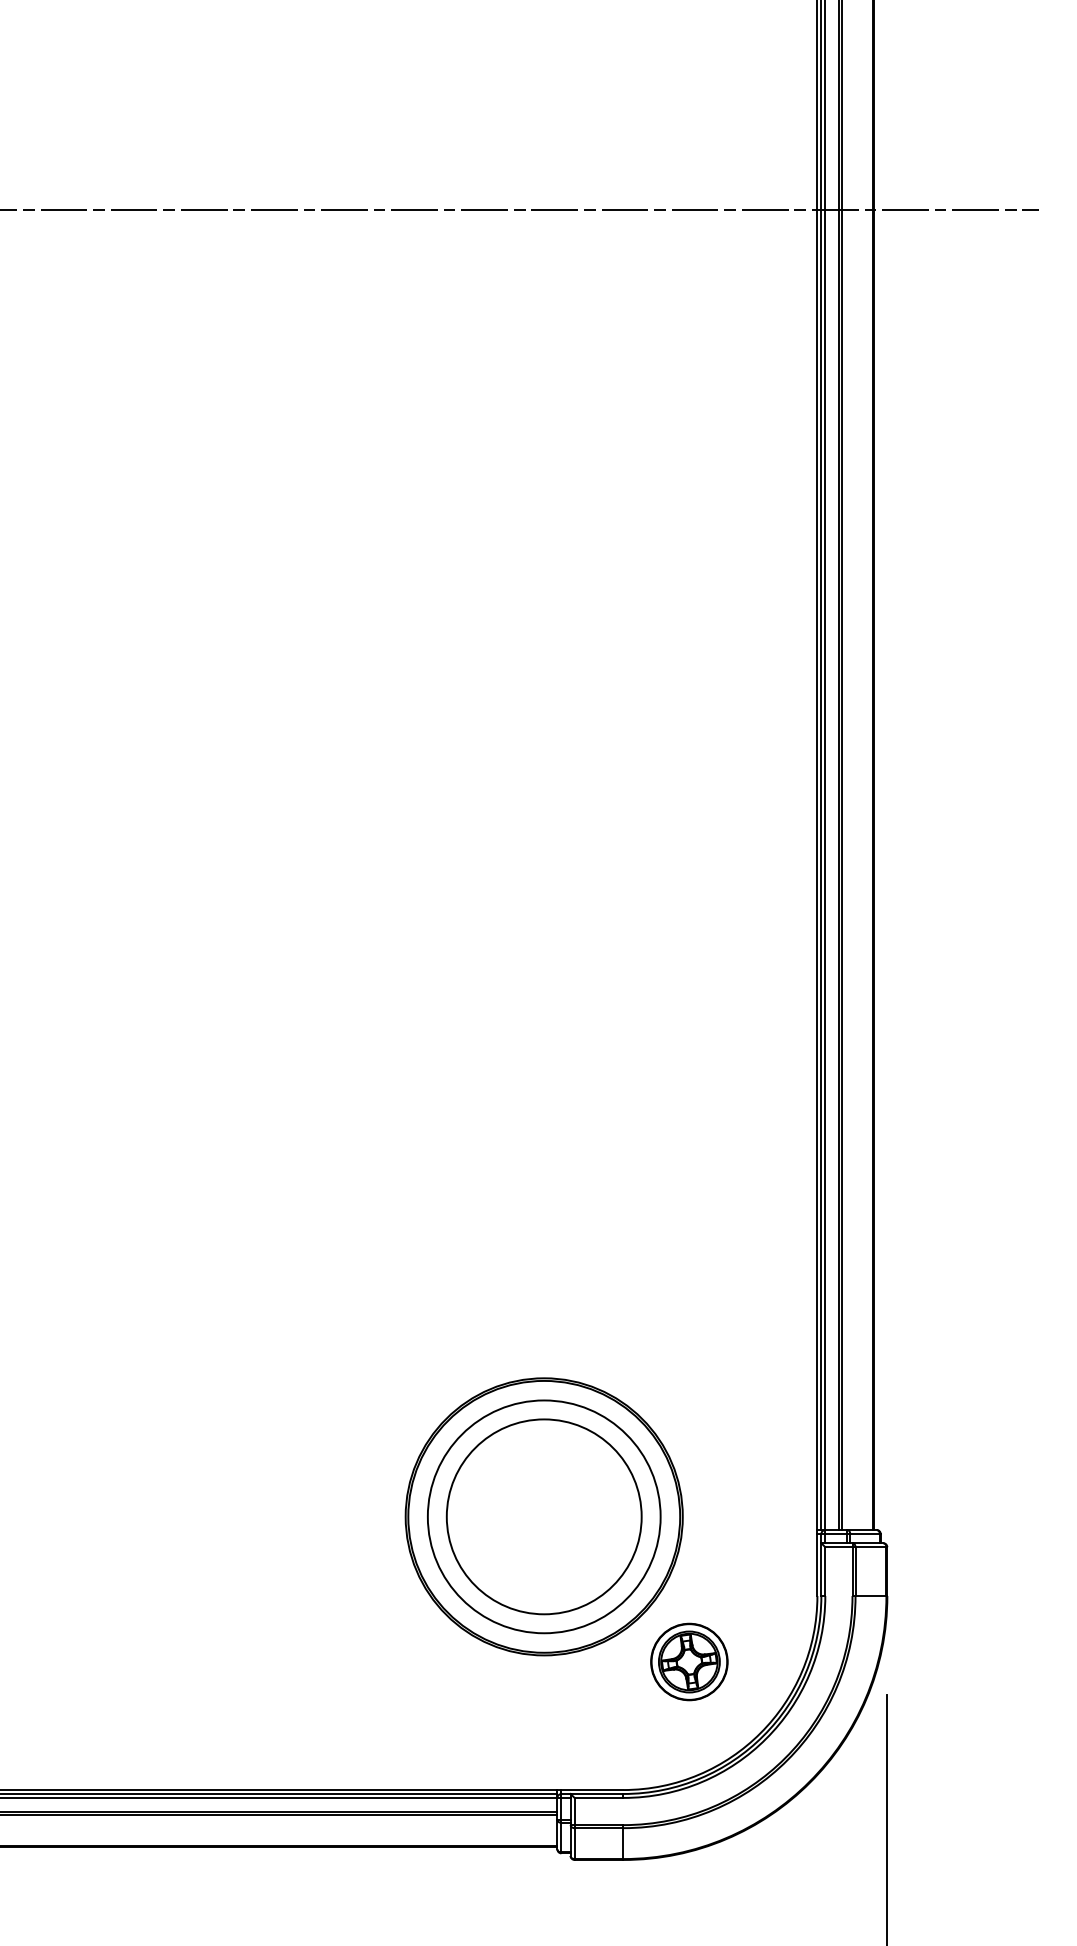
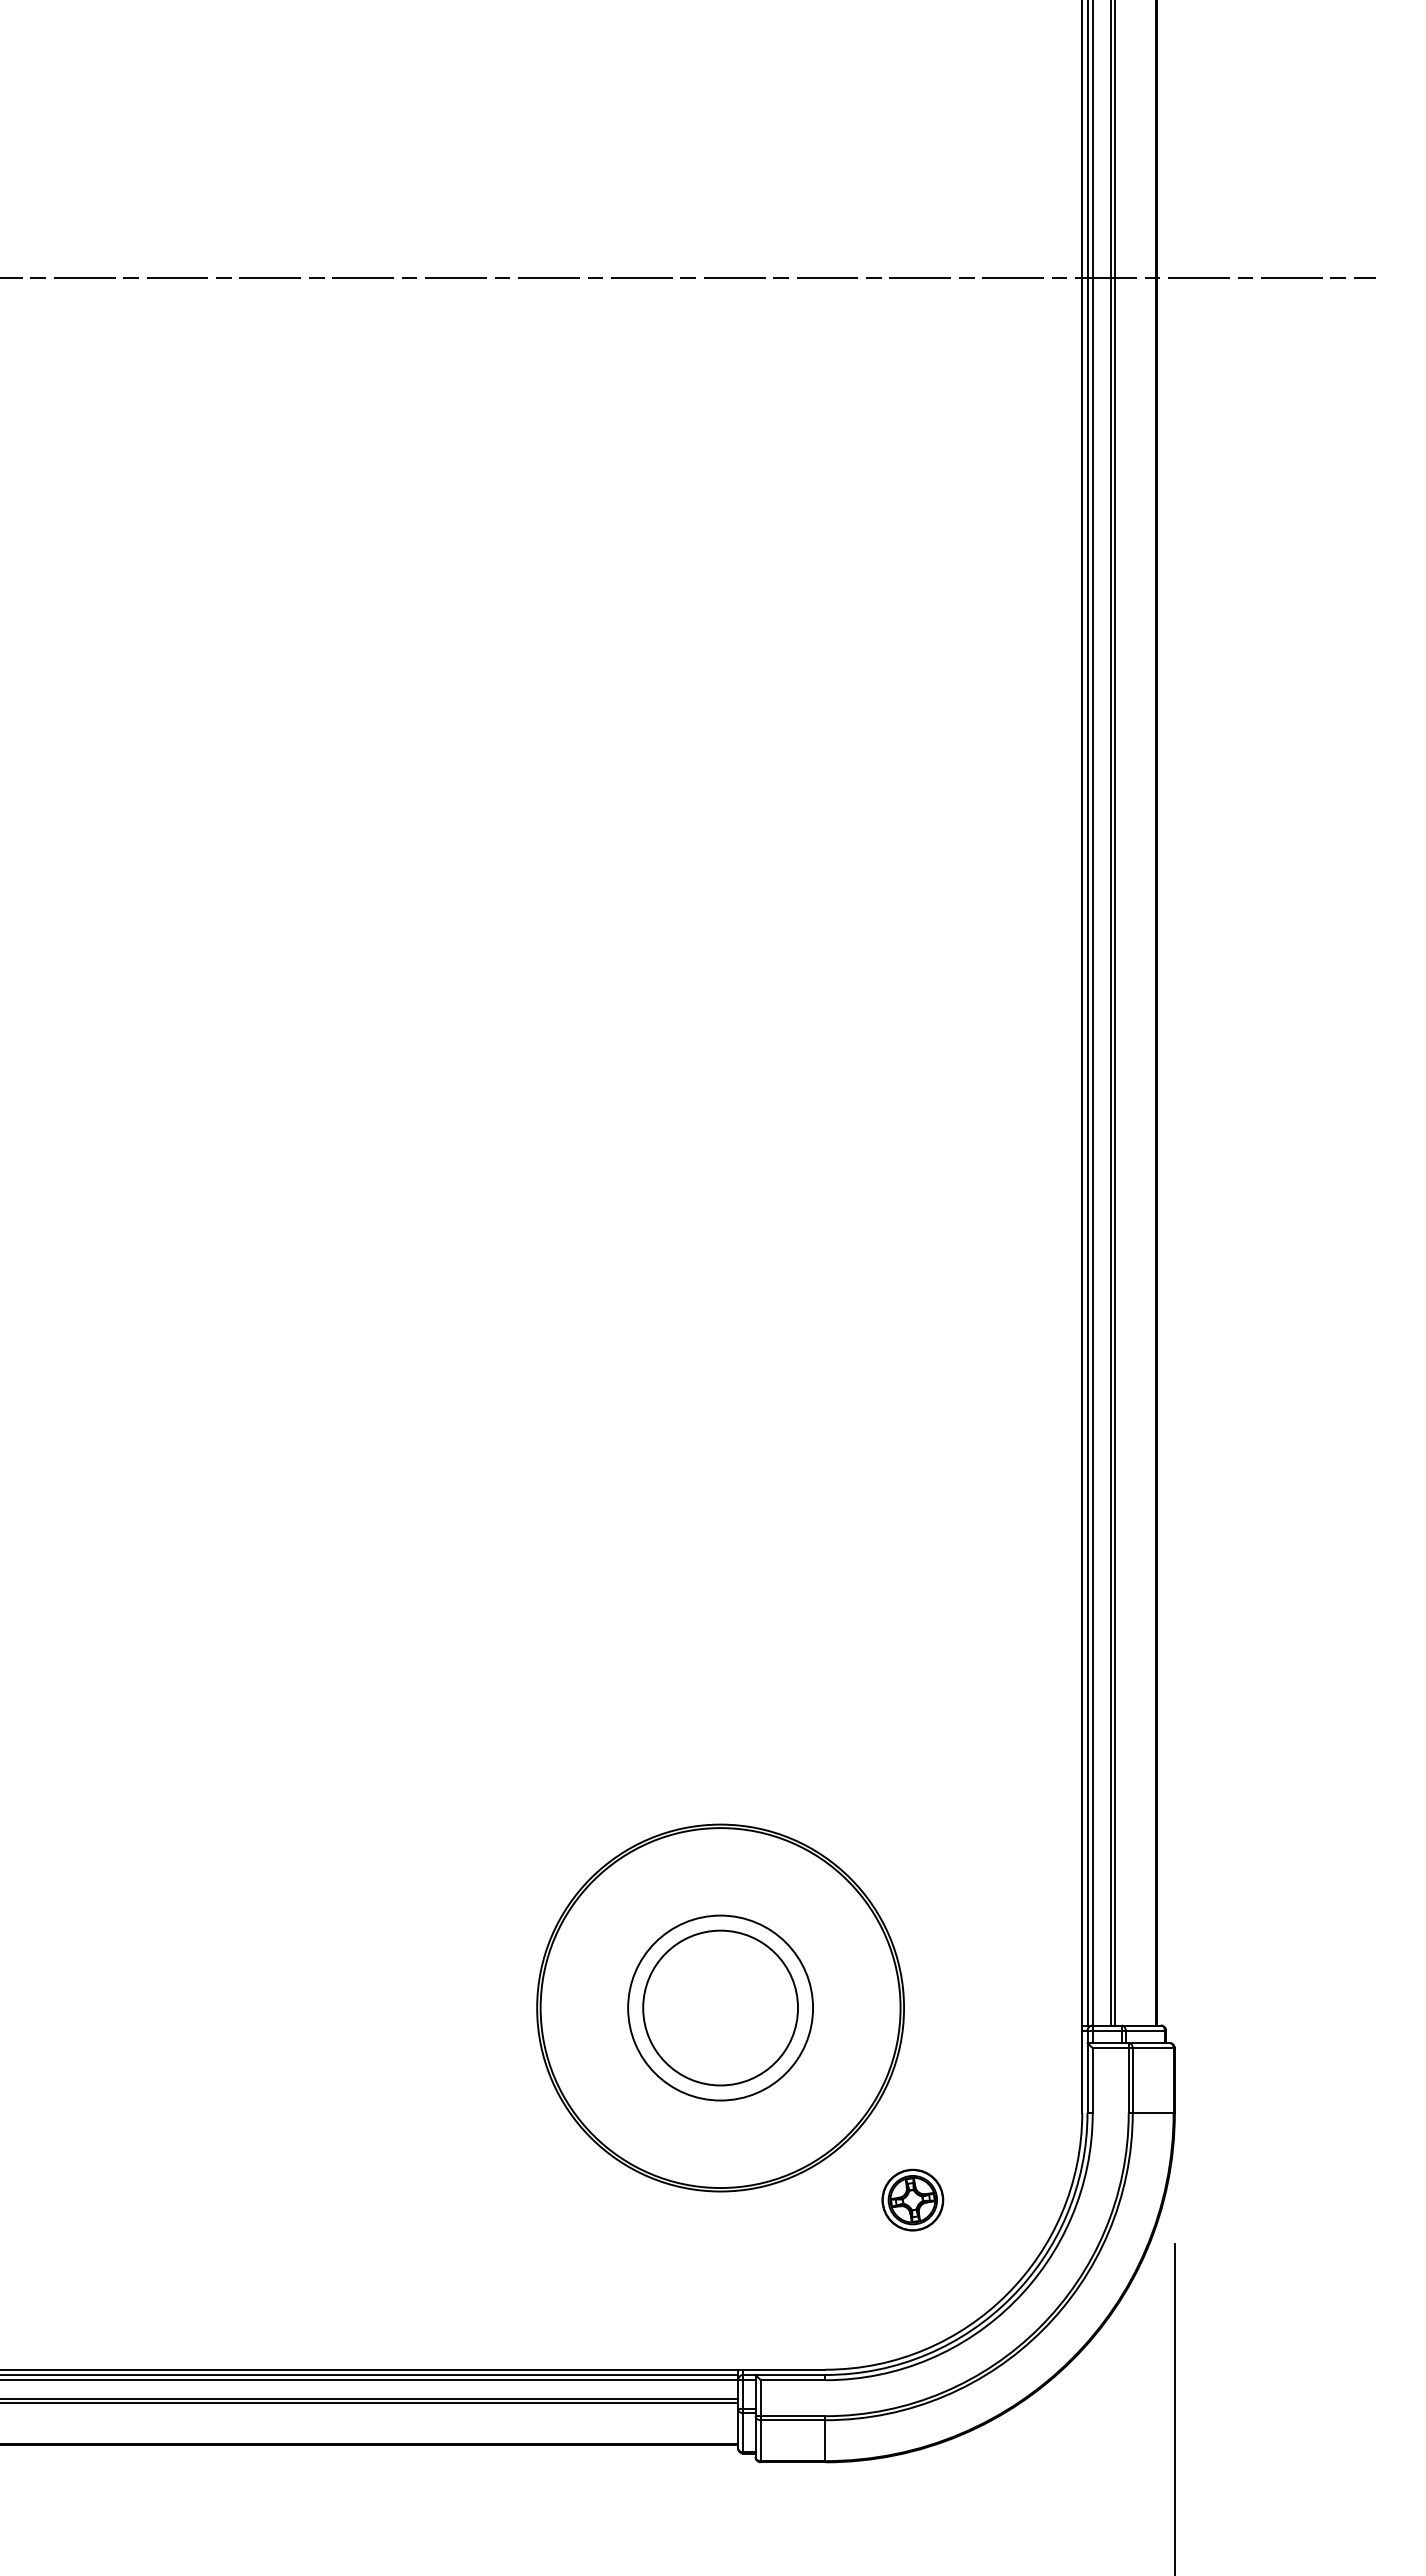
circle: (544, 1516) -> (720, 2007), size x0.6
circle: (544, 1517) -> (720, 2008), size x0.6
part: (689, 1661) -> (912, 2199), size x0.6

